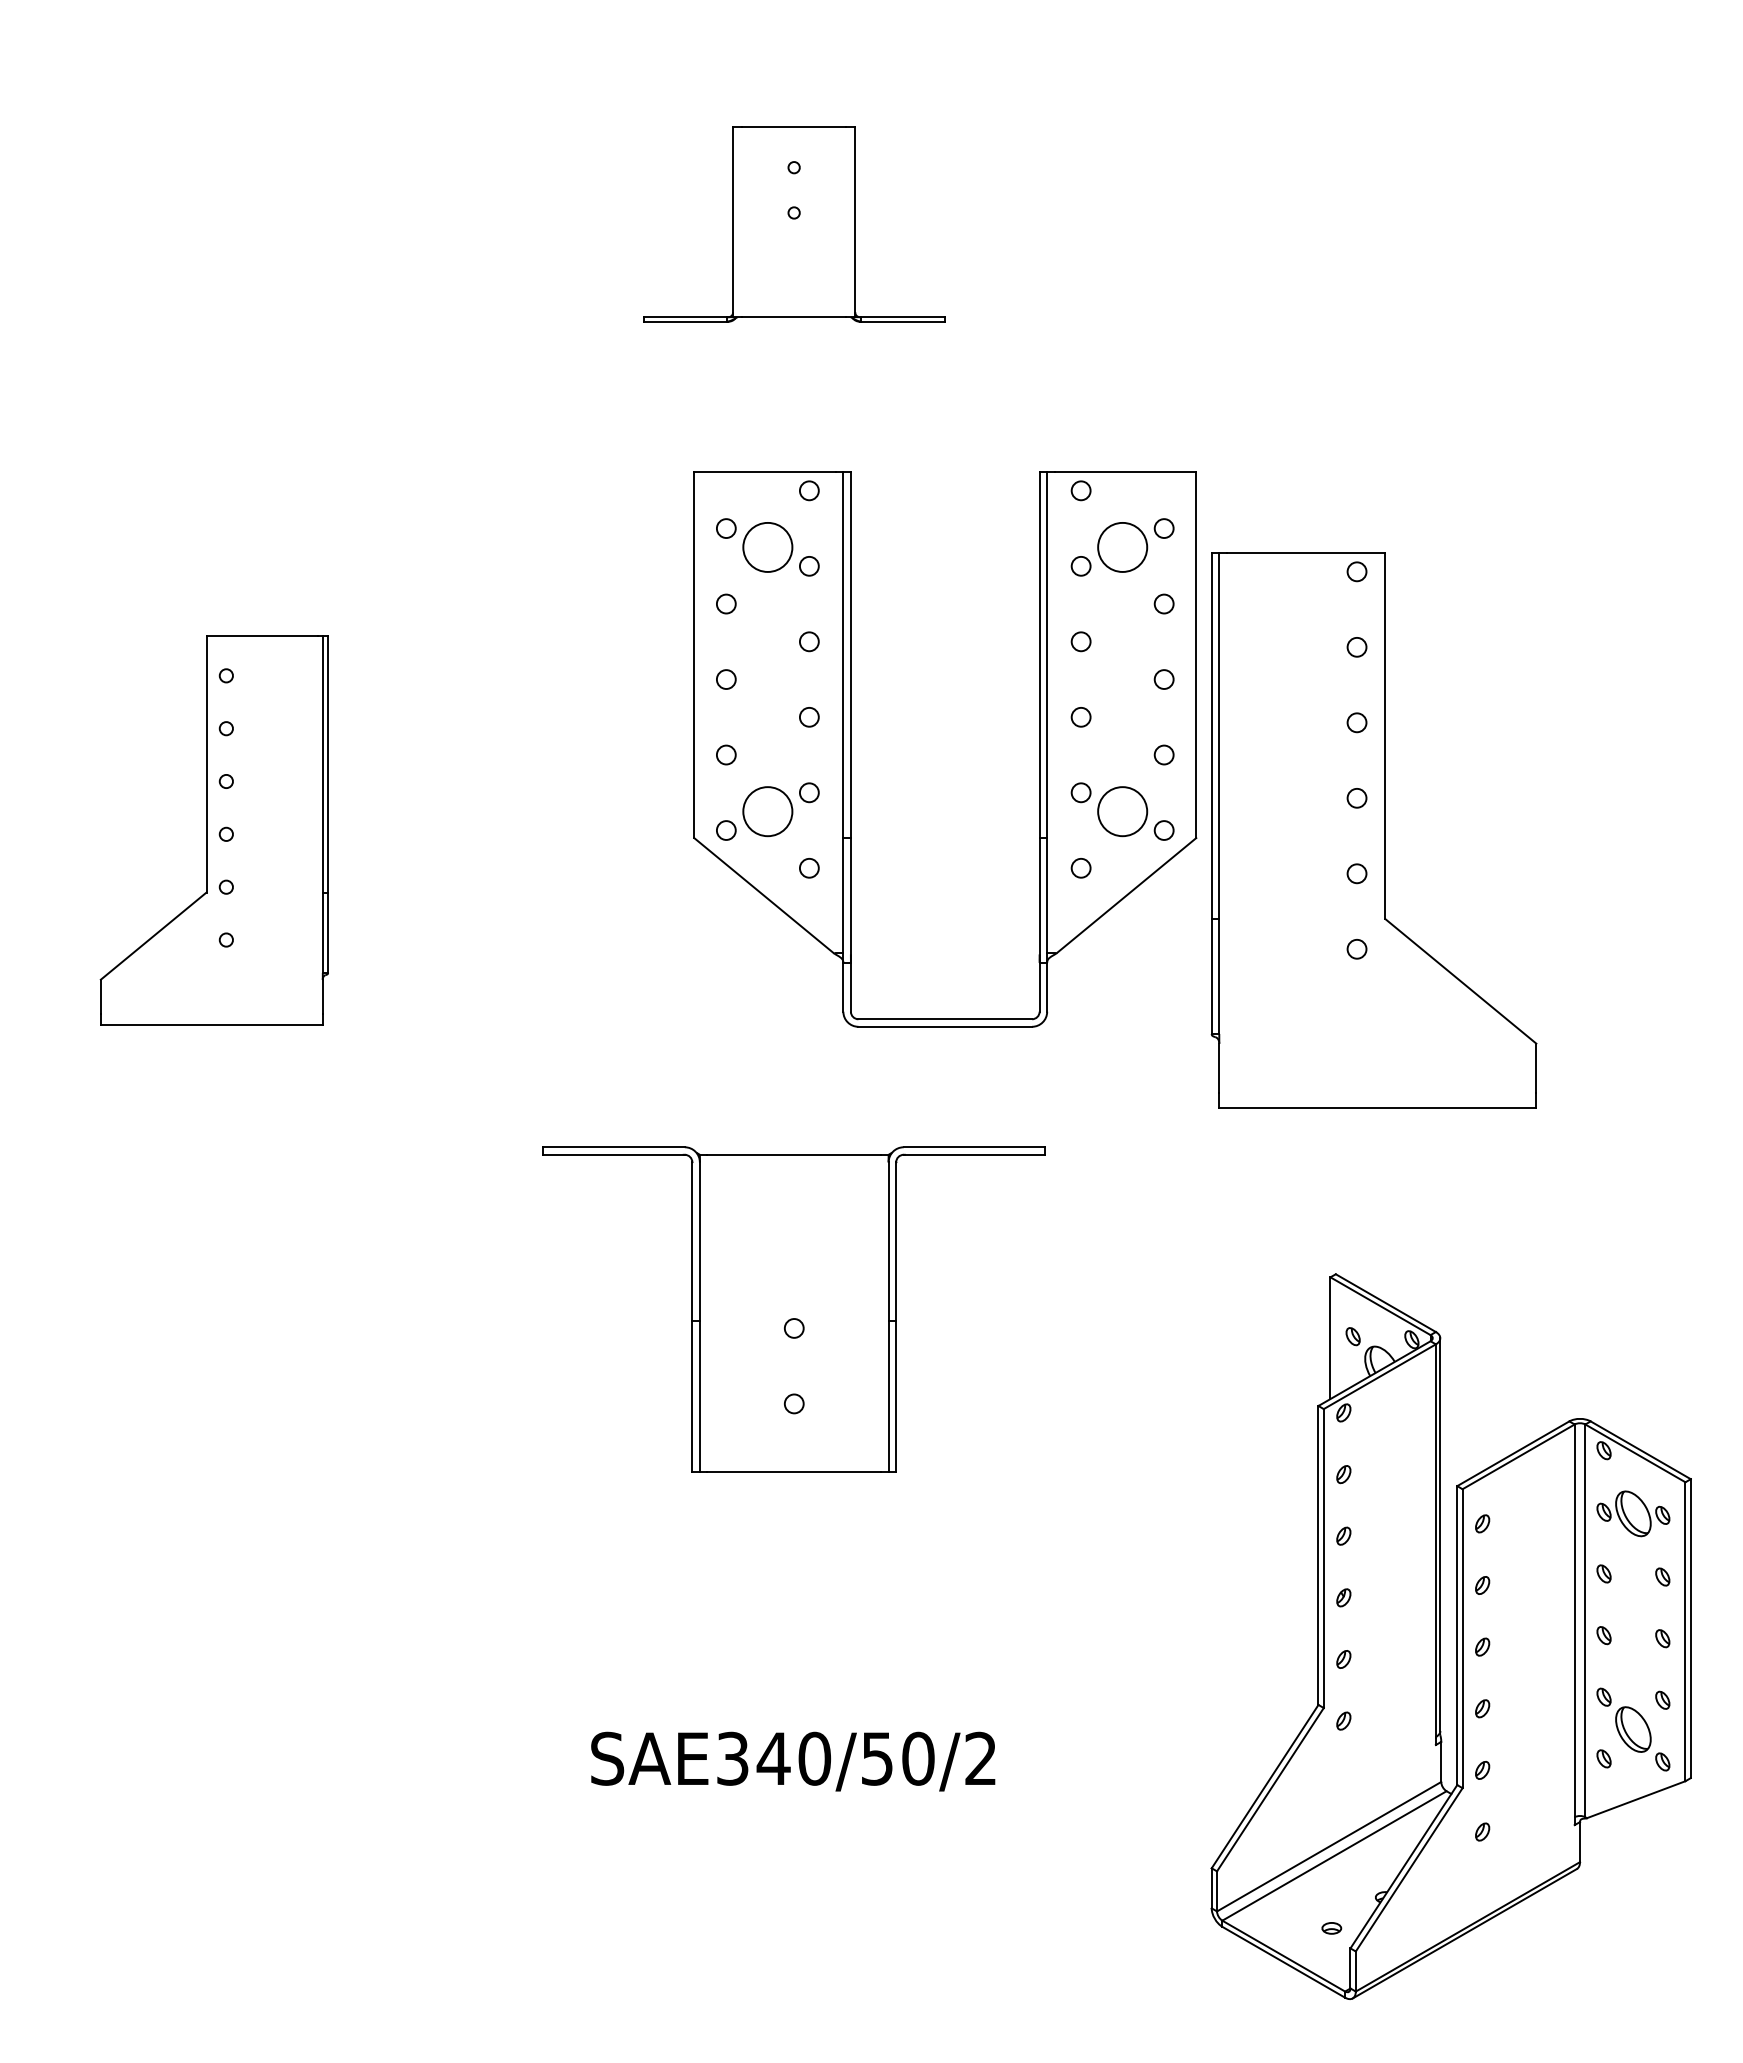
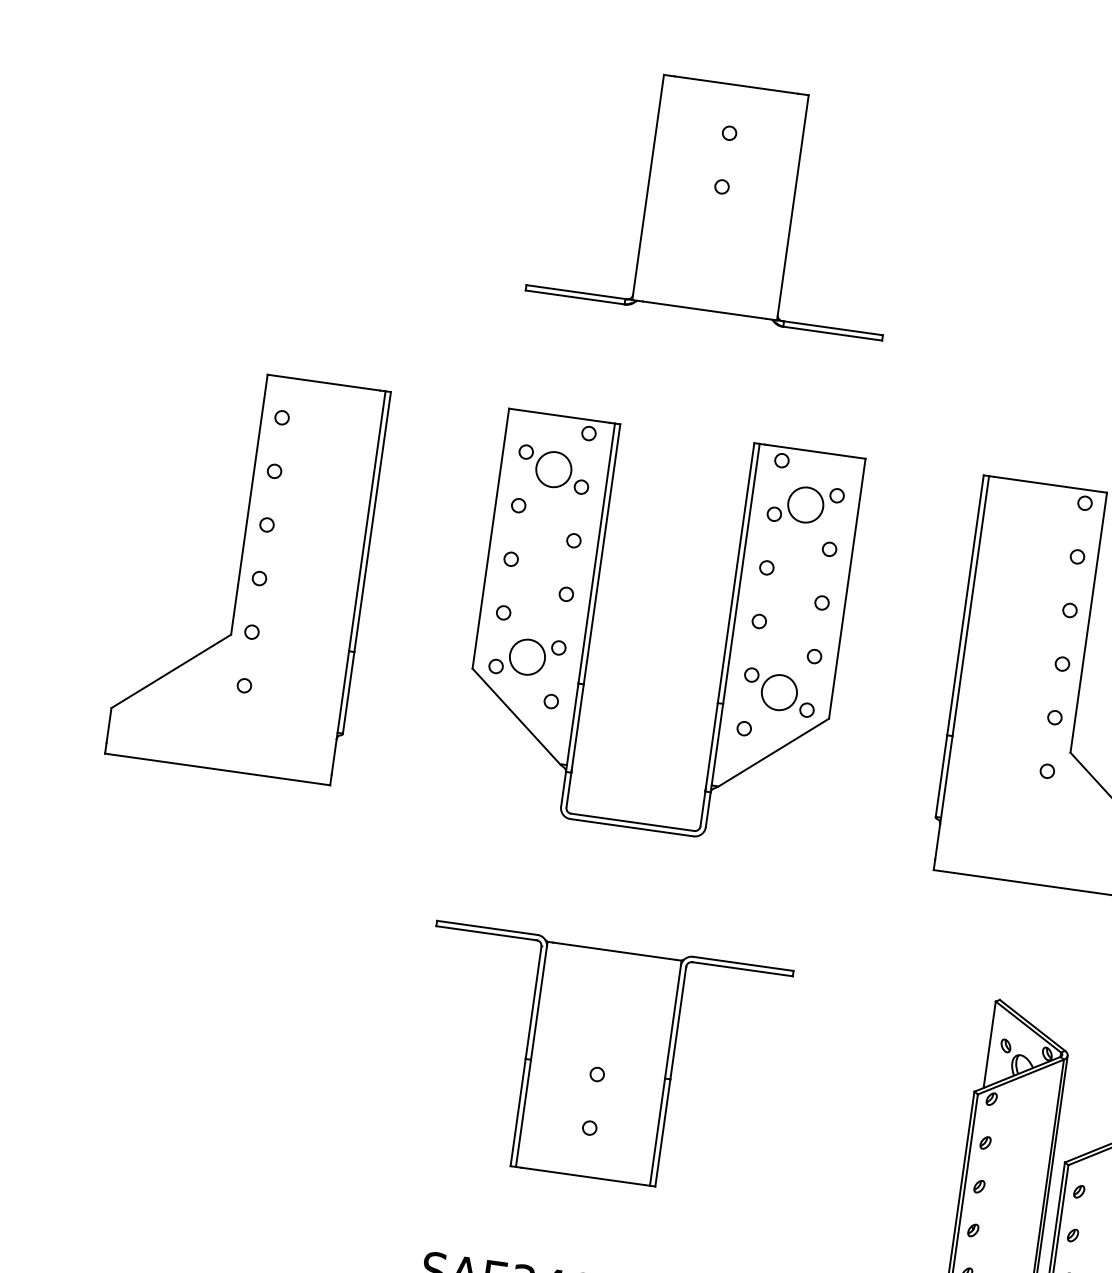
part: (793, 224) -> (719, 200), size x1.67
part: (851, 749) -> (593, 621), moved
part: (214, 830) -> (248, 572), size x1.43
part: (793, 1309) -> (598, 1061), moved

